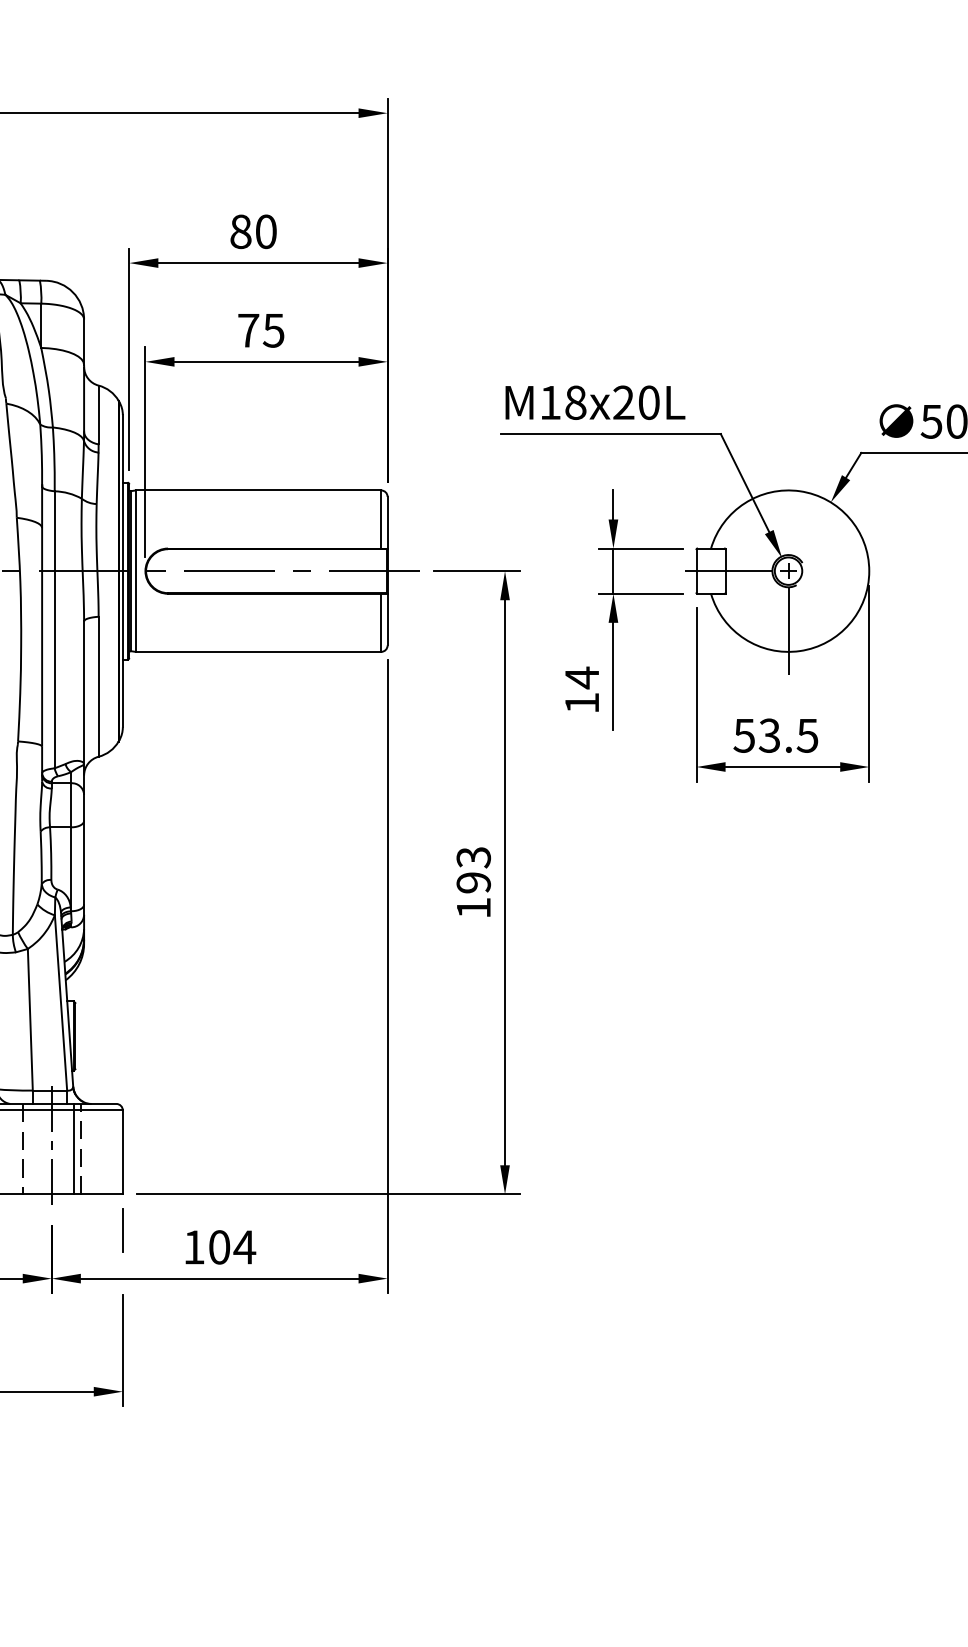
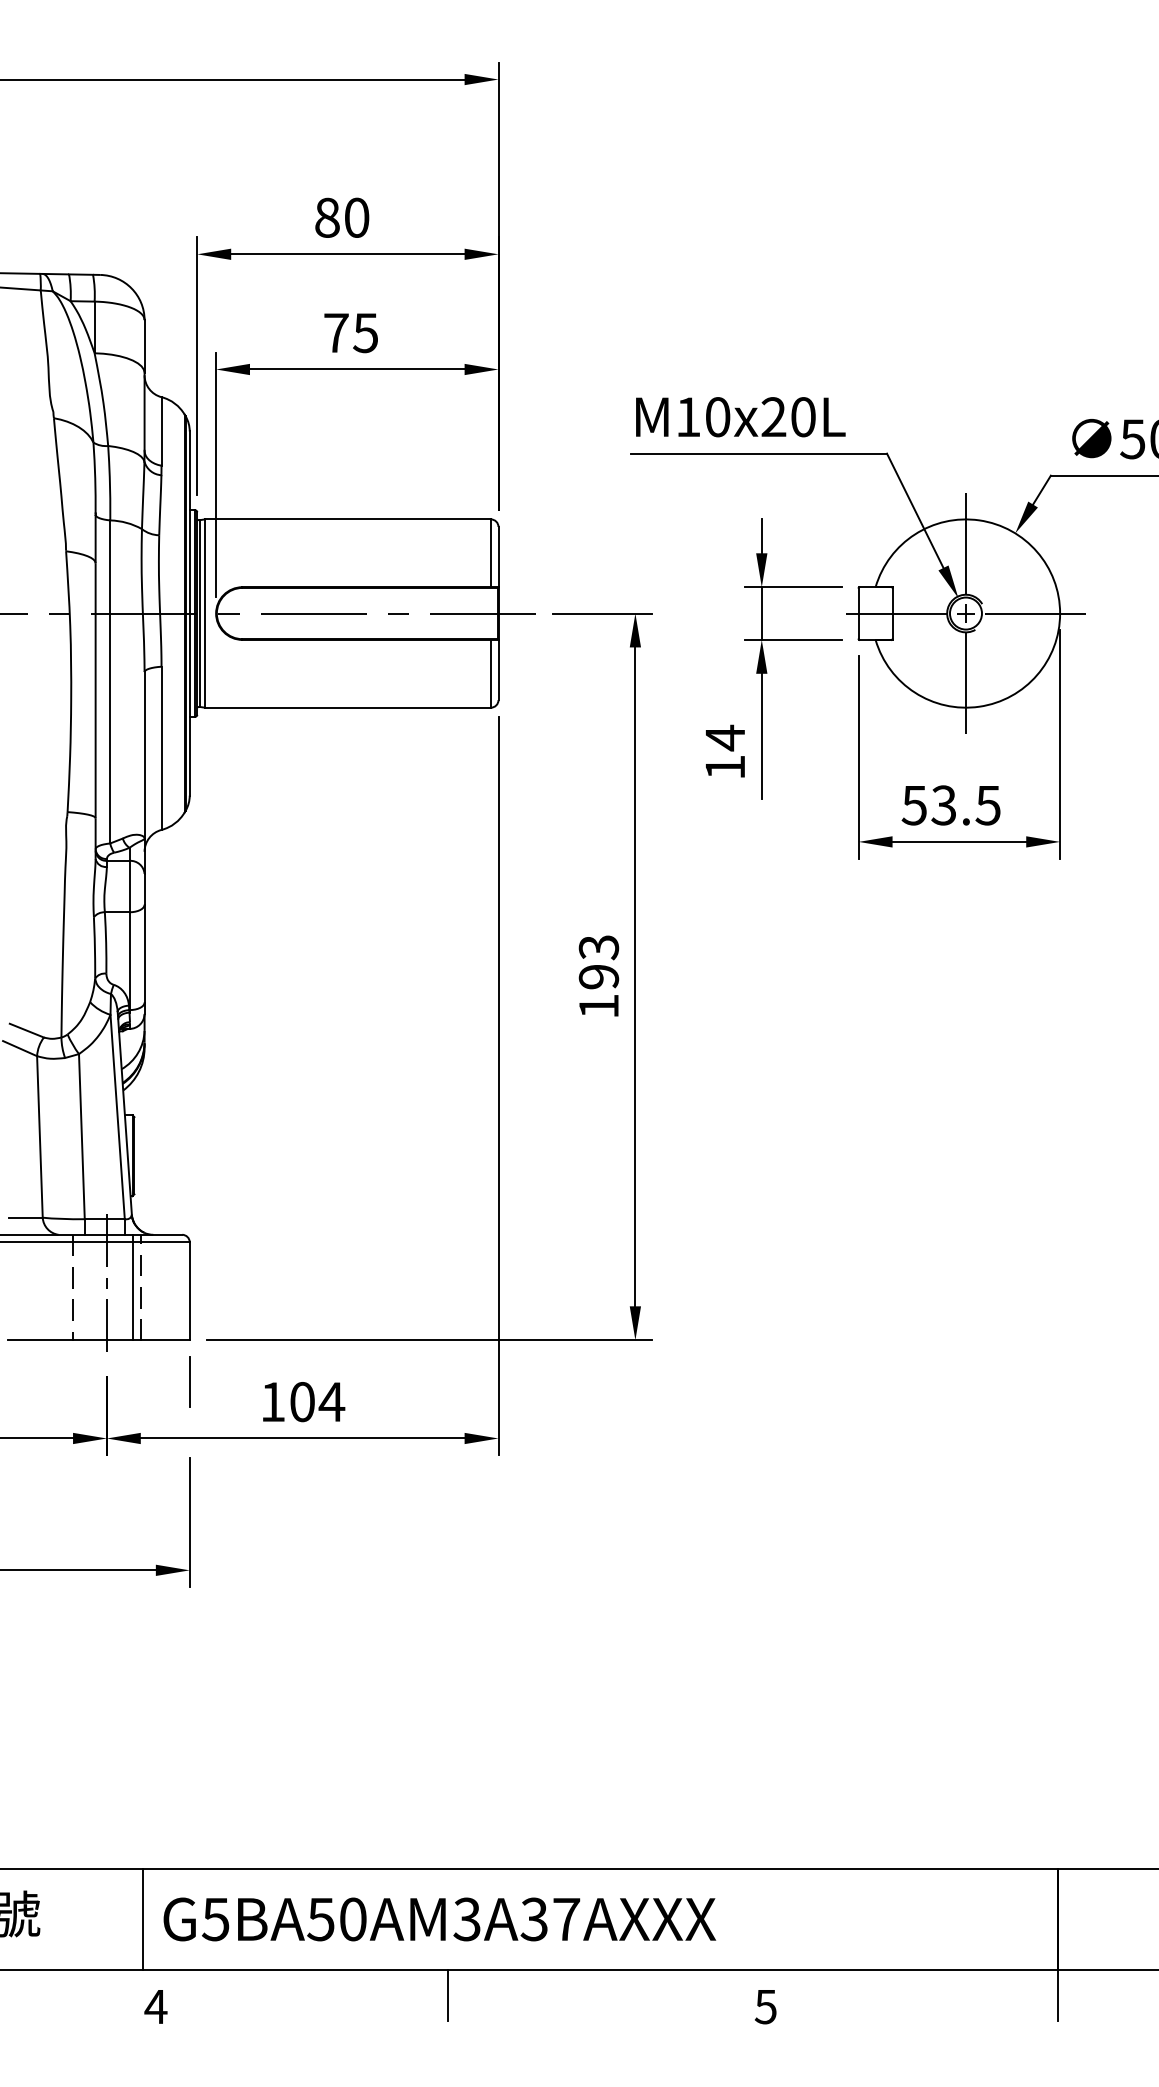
text: (575, 403) -> (717, 417), M18x20L -> M10x20L
line: (788, 511) -> (965, 543), added
line: (848, 571) -> (1035, 613), added

